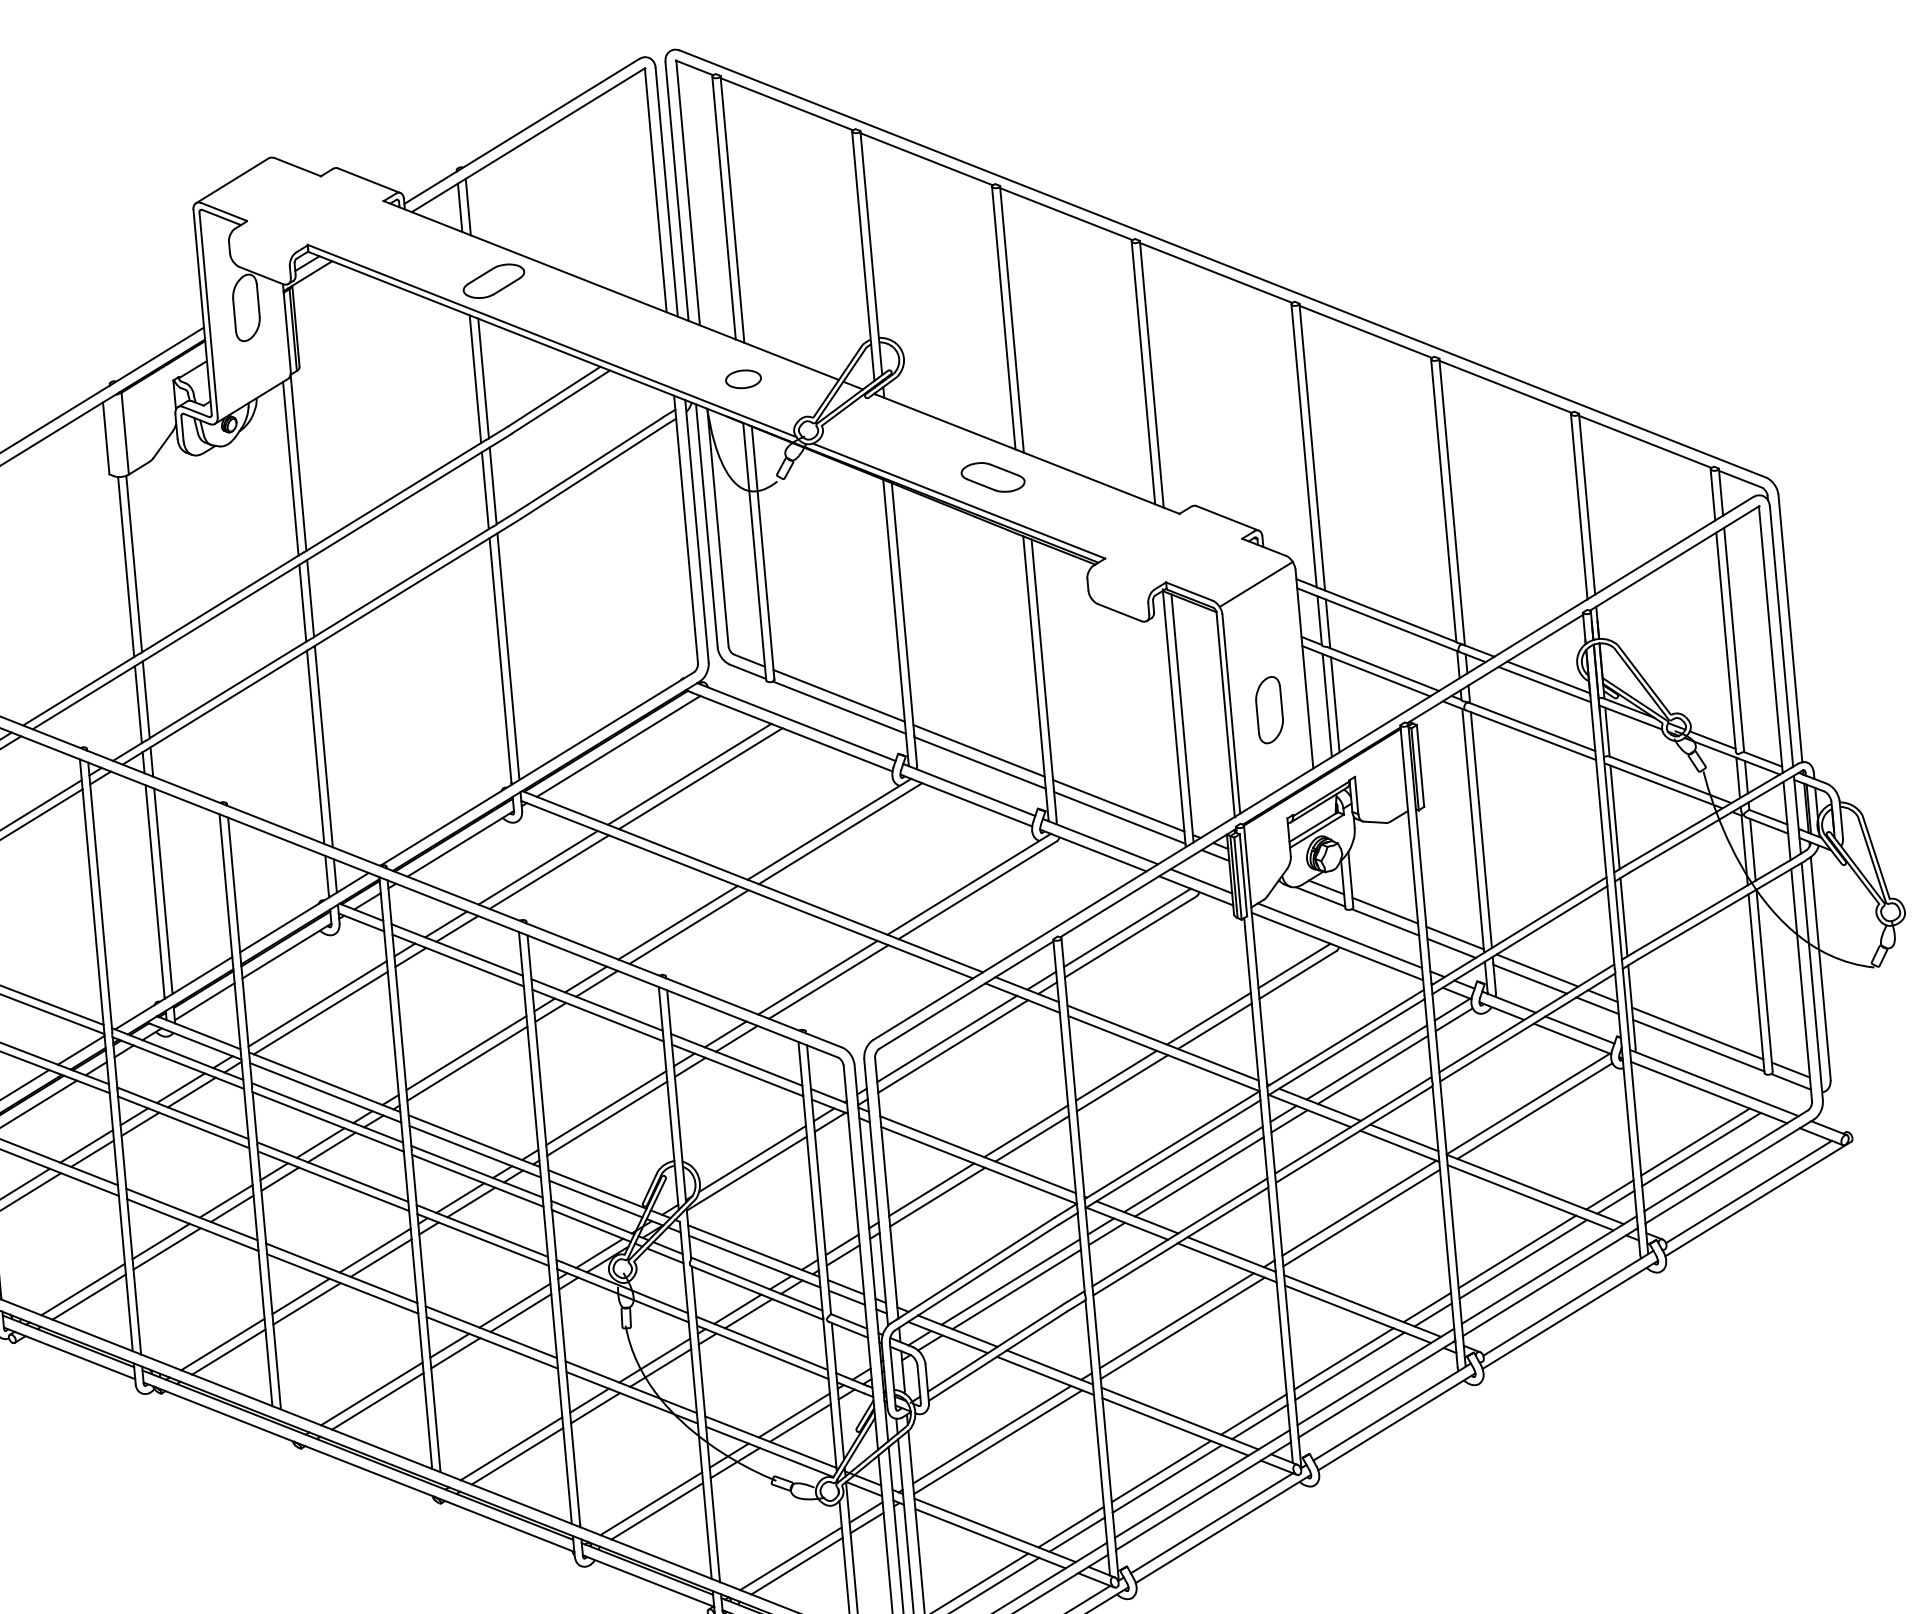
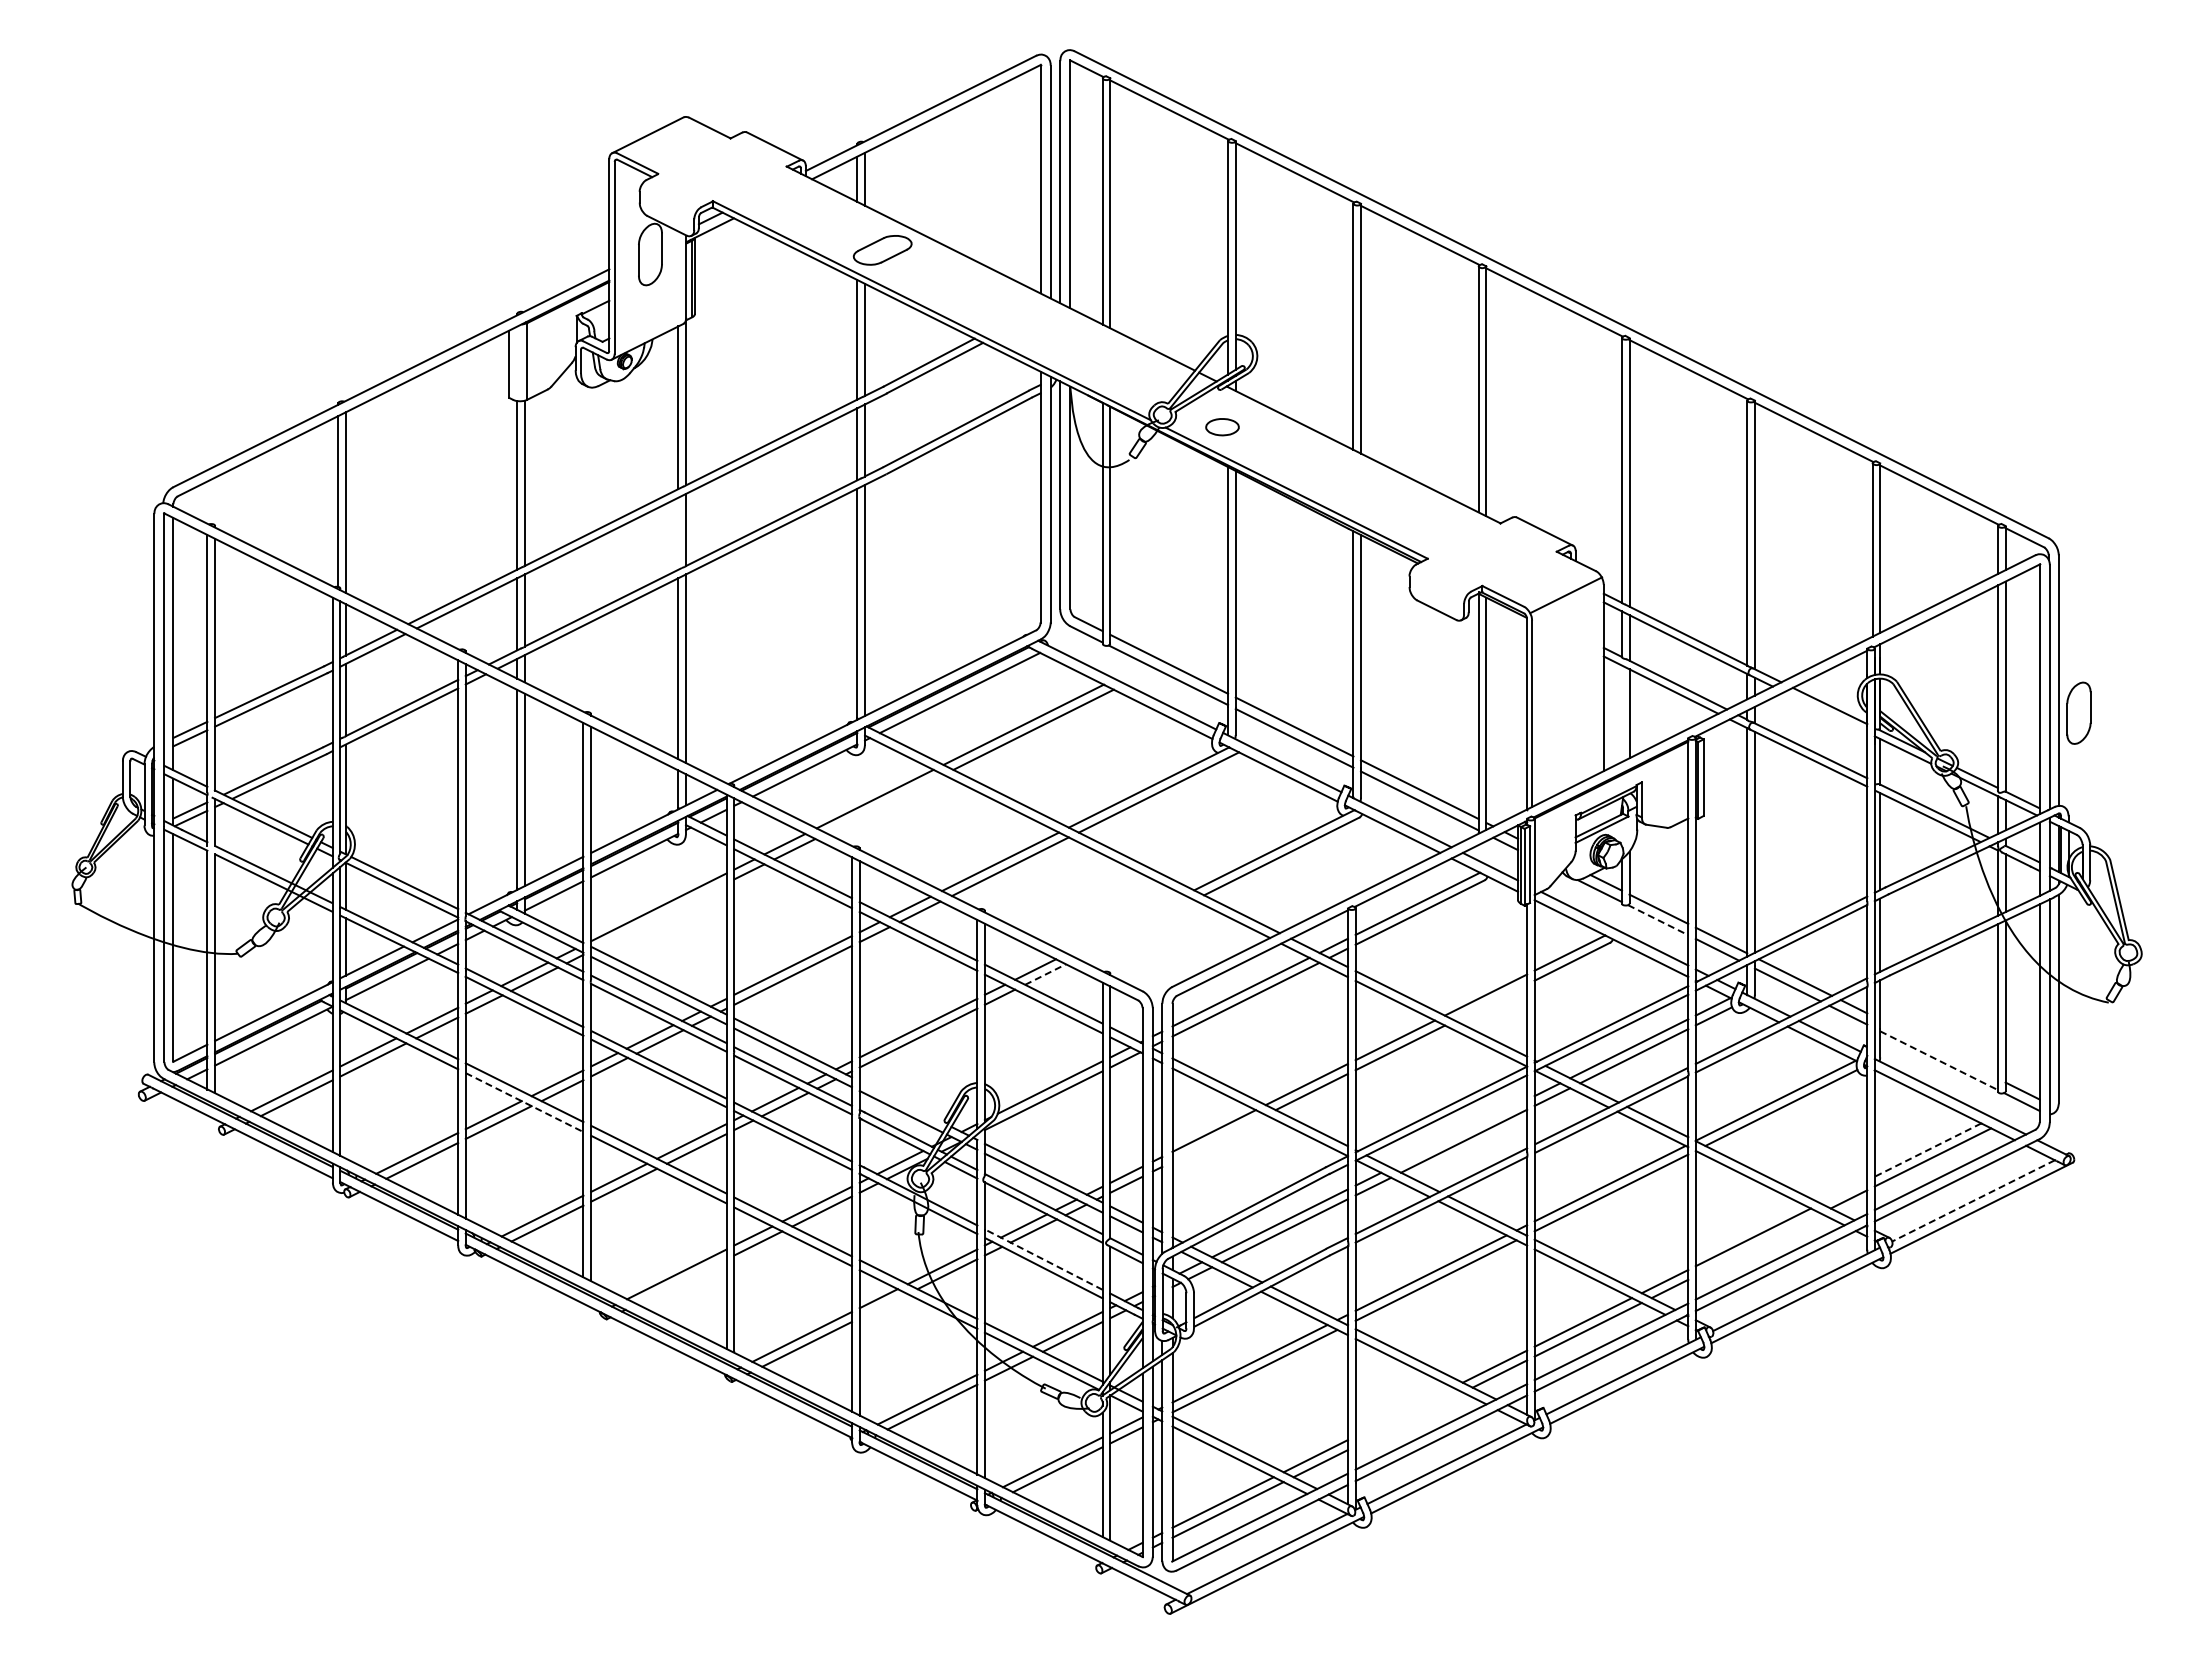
part: (743, 379) -> (1222, 427), moved
part: (993, 476) -> (1330, 473), removed
line: (302, 602) -> (678, 533), removed
line: (1544, 684) -> (1825, 712), removed
line: (1327, 705) -> (1622, 713), removed
part: (1268, 709) -> (2078, 712), moved
line: (548, 871) -> (884, 803), removed
line: (1385, 922) -> (1658, 920), solid -> dashed
line: (817, 977) -> (1125, 924), removed
line: (828, 982) -> (1135, 929), removed
line: (320, 1012) -> (660, 915), removed
line: (1214, 1026) -> (1490, 1002), removed
line: (1697, 1032) -> (1938, 1048), removed
line: (736, 1038) -> (1045, 974), solid -> dashed
line: (1699, 1045) -> (1939, 1060), solid -> dashed
line: (1696, 1142) -> (1928, 1150), solid -> dashed
line: (1193, 1169) -> (1459, 1133), removed
line: (597, 1188) -> (903, 1102), removed
line: (1748, 1191) -> (1973, 1200), solid -> dashed
line: (1609, 1194) -> (1843, 1191), removed
line: (937, 1197) -> (1218, 1138), removed
line: (192, 1225) -> (524, 1102), solid -> dashed
line: (1522, 1259) -> (1757, 1244), removed
line: (761, 1343) -> (1043, 1259), solid -> dashed
line: (377, 1401) -> (681, 1281), removed
line: (595, 1408) -> (883, 1306), removed
line: (1160, 1471) -> (1403, 1411), removed
line: (1166, 1479) -> (1408, 1419), removed

